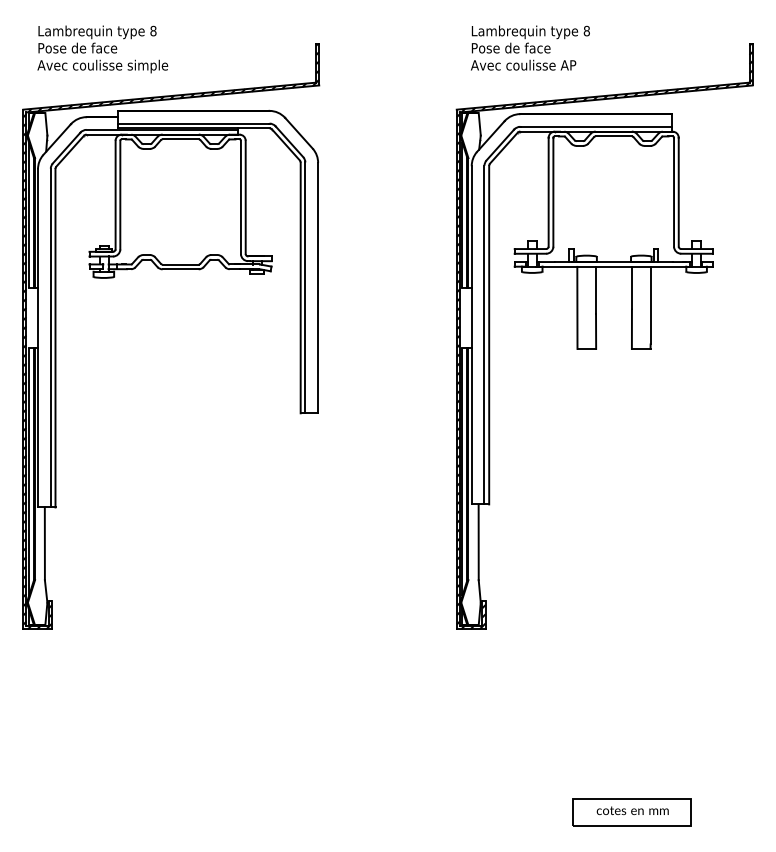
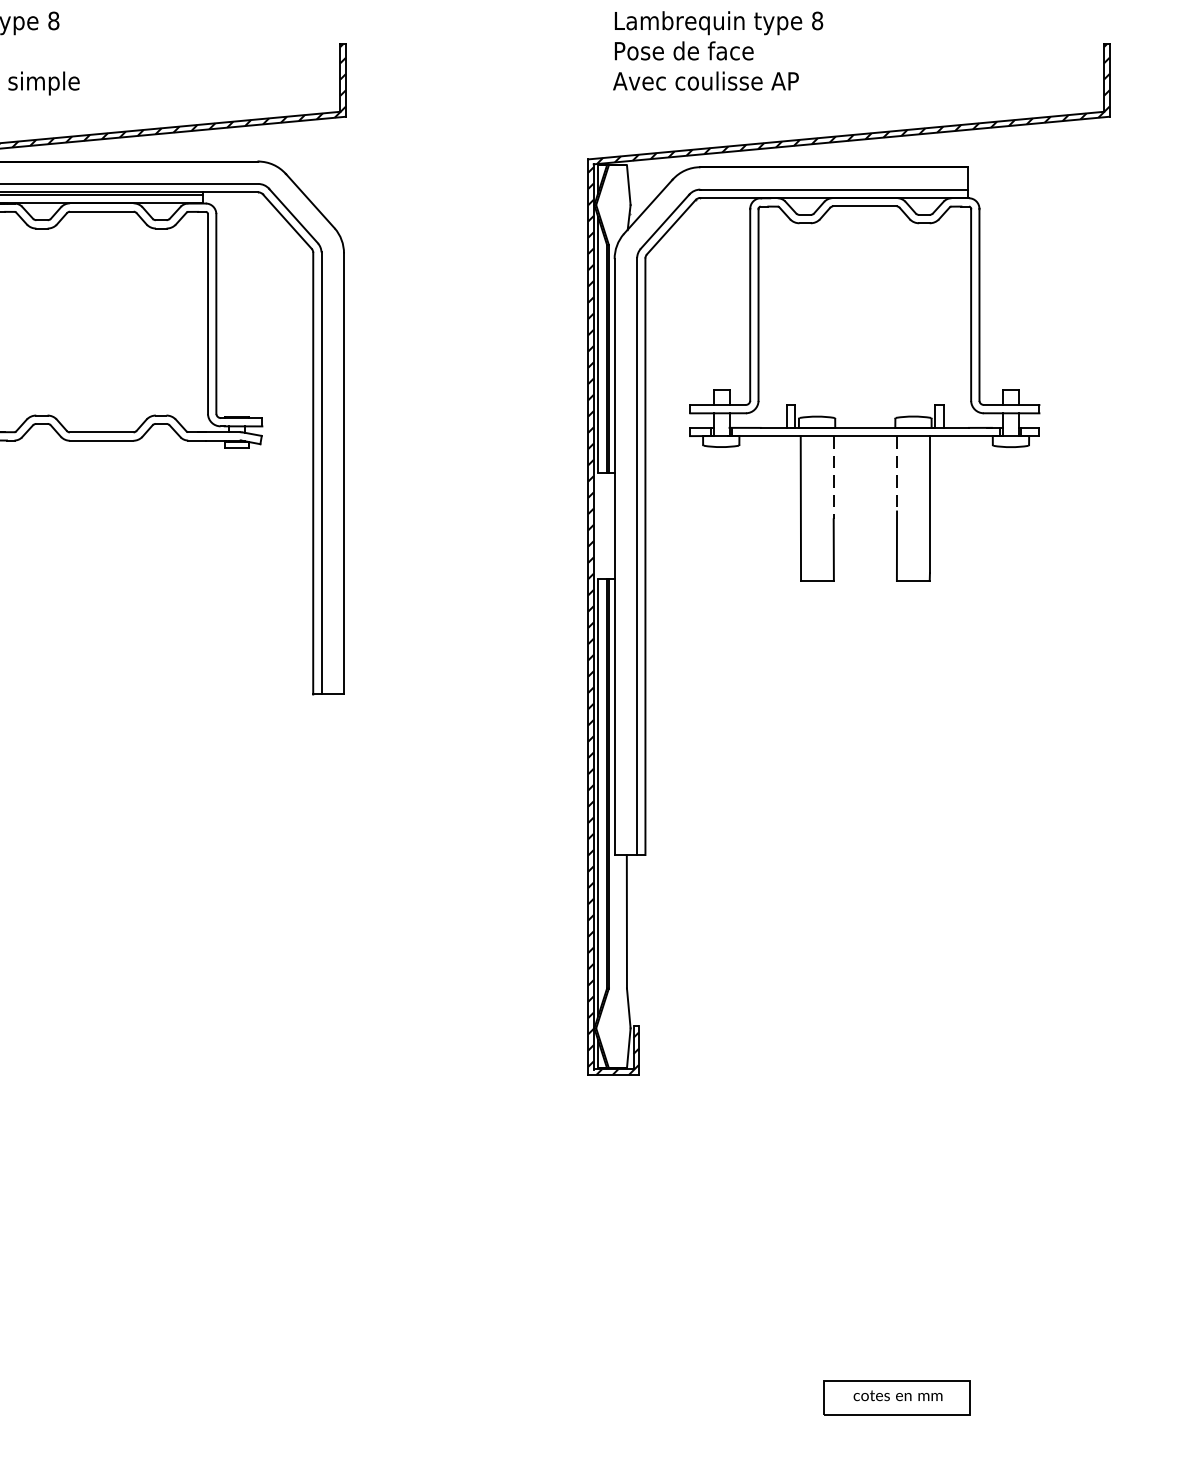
line: (631, 288) -> (896, 474), solid -> dashed
line: (596, 290) -> (834, 478), solid -> dashed
part: (631, 812) -> (896, 1397), size x0.7

